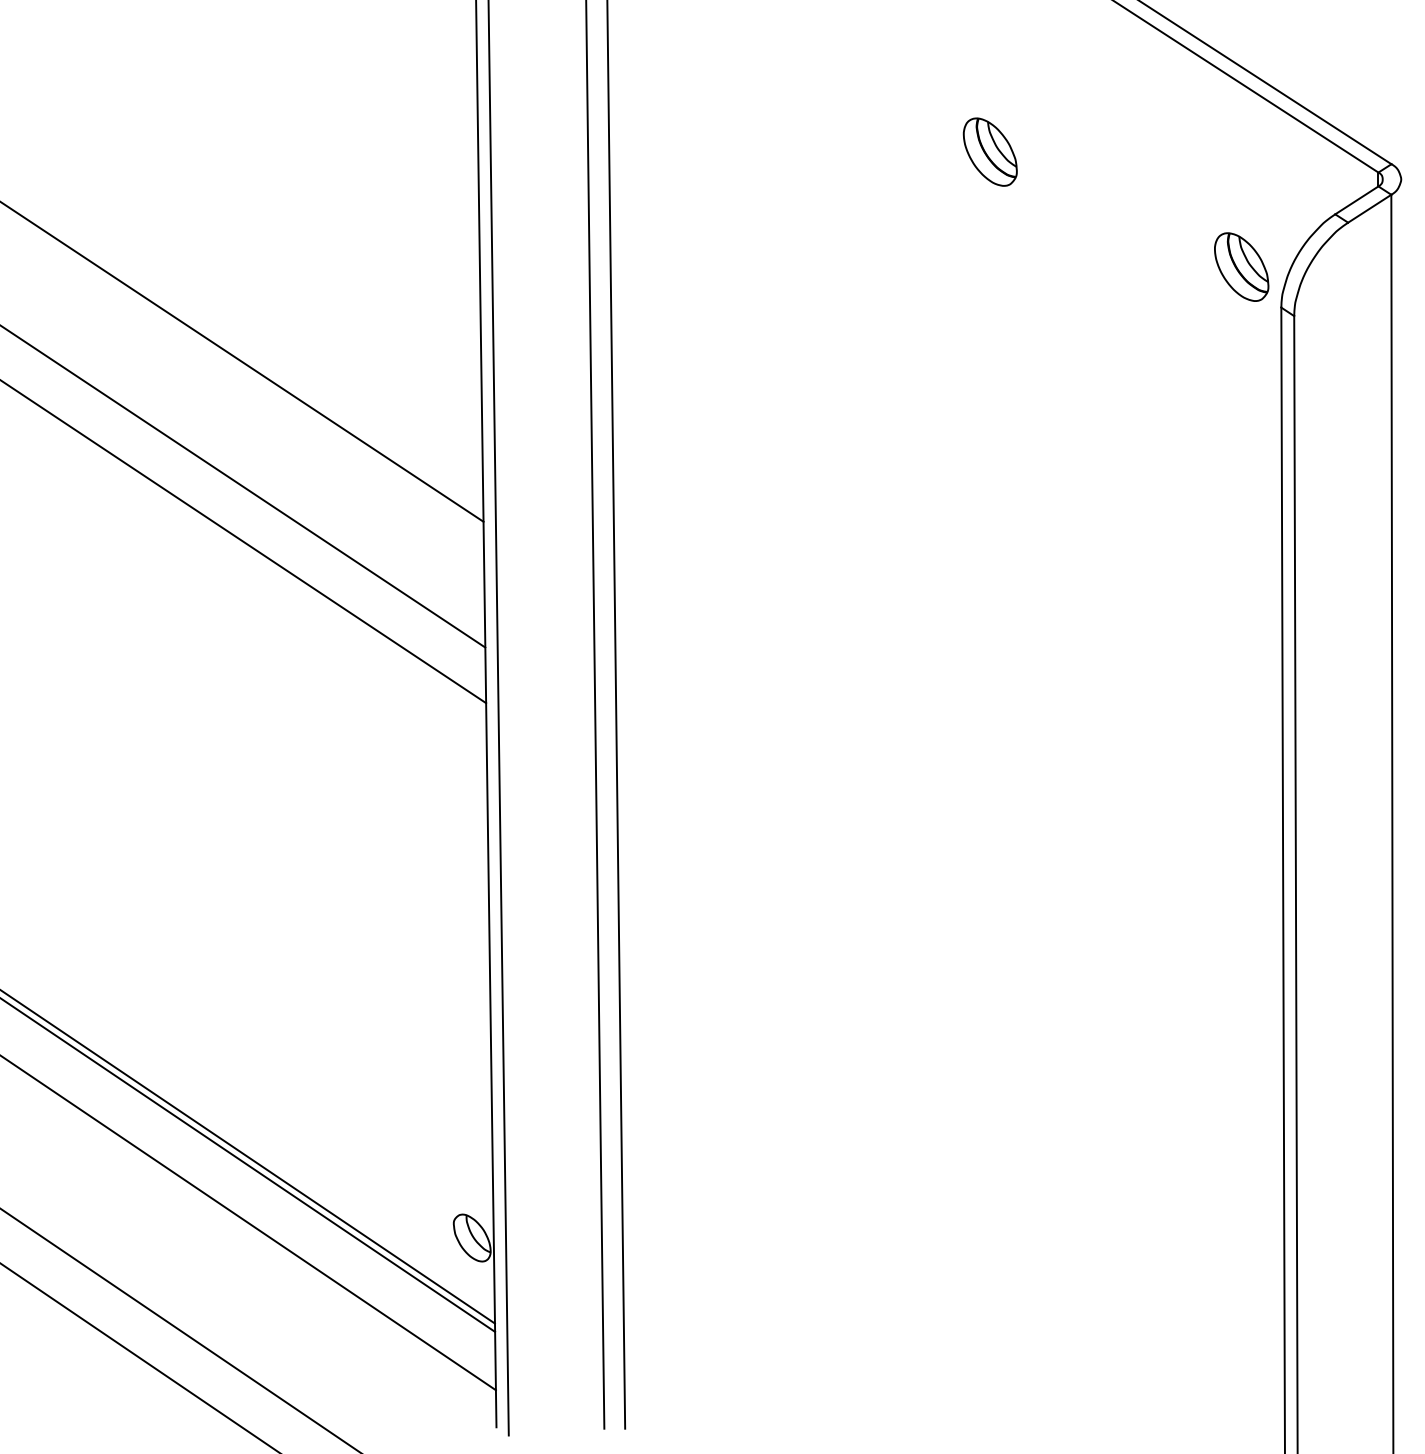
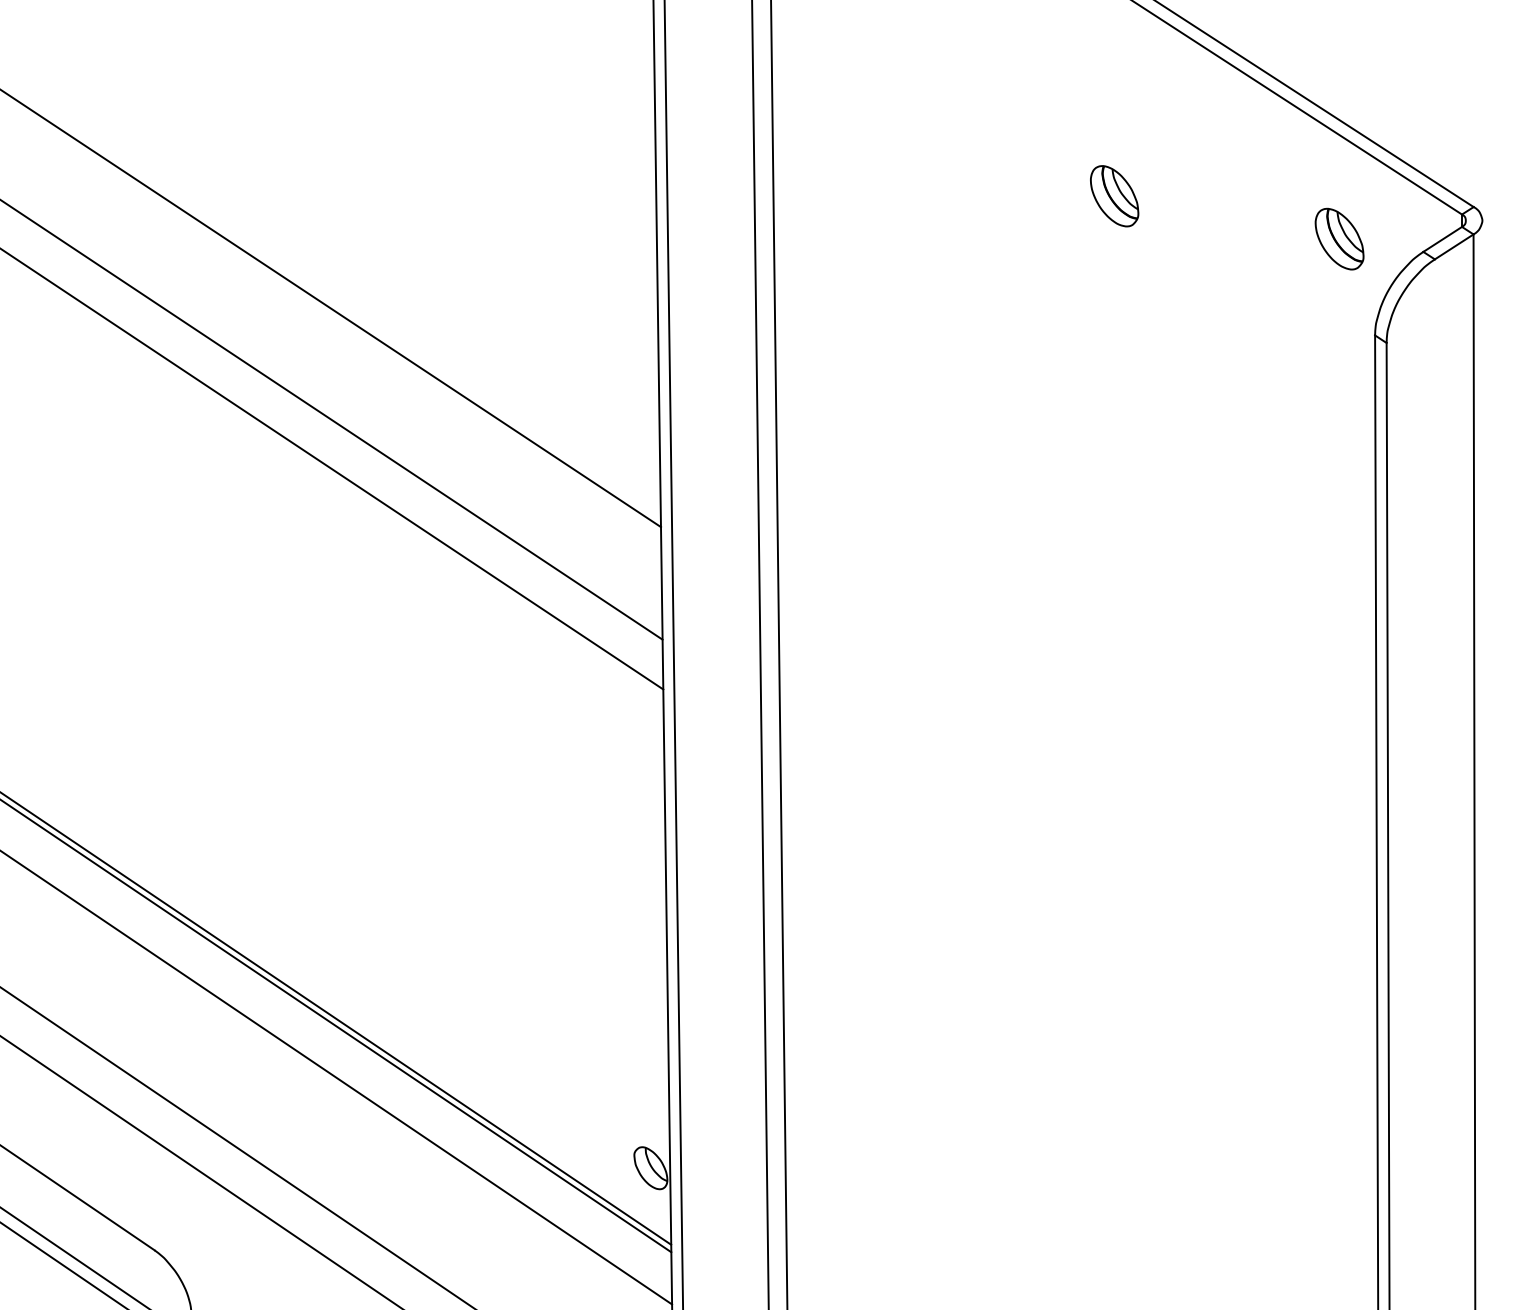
part: (1241, 266) -> (1339, 238), moved

